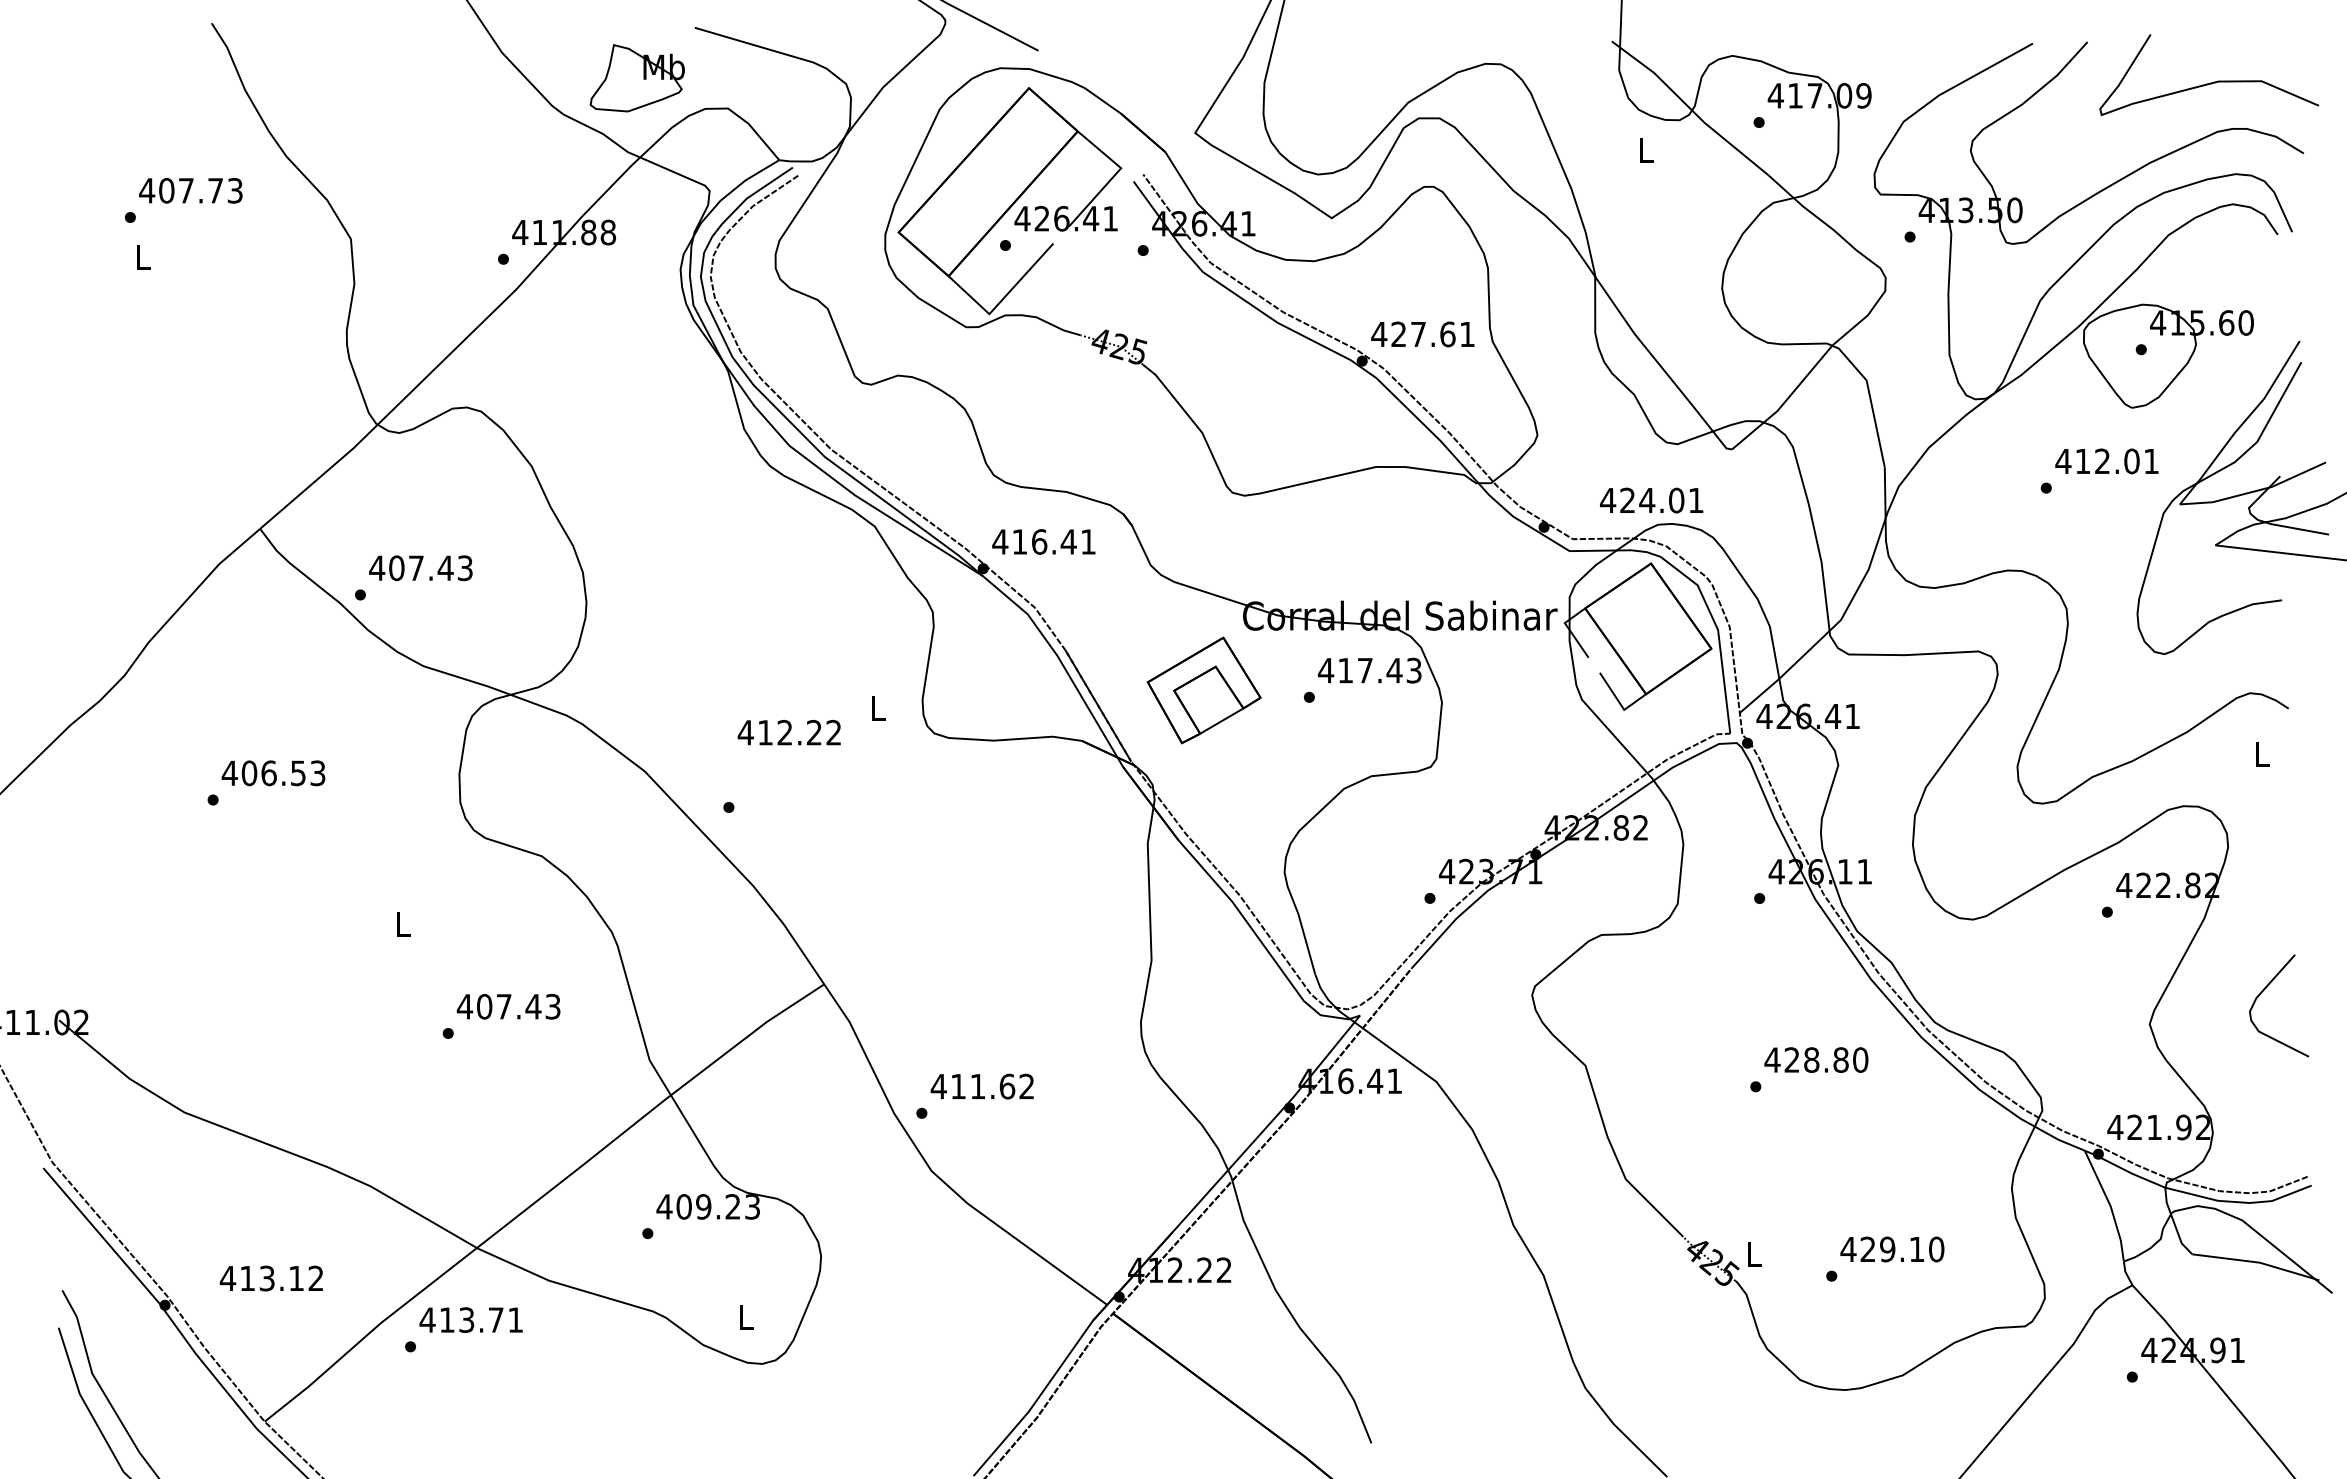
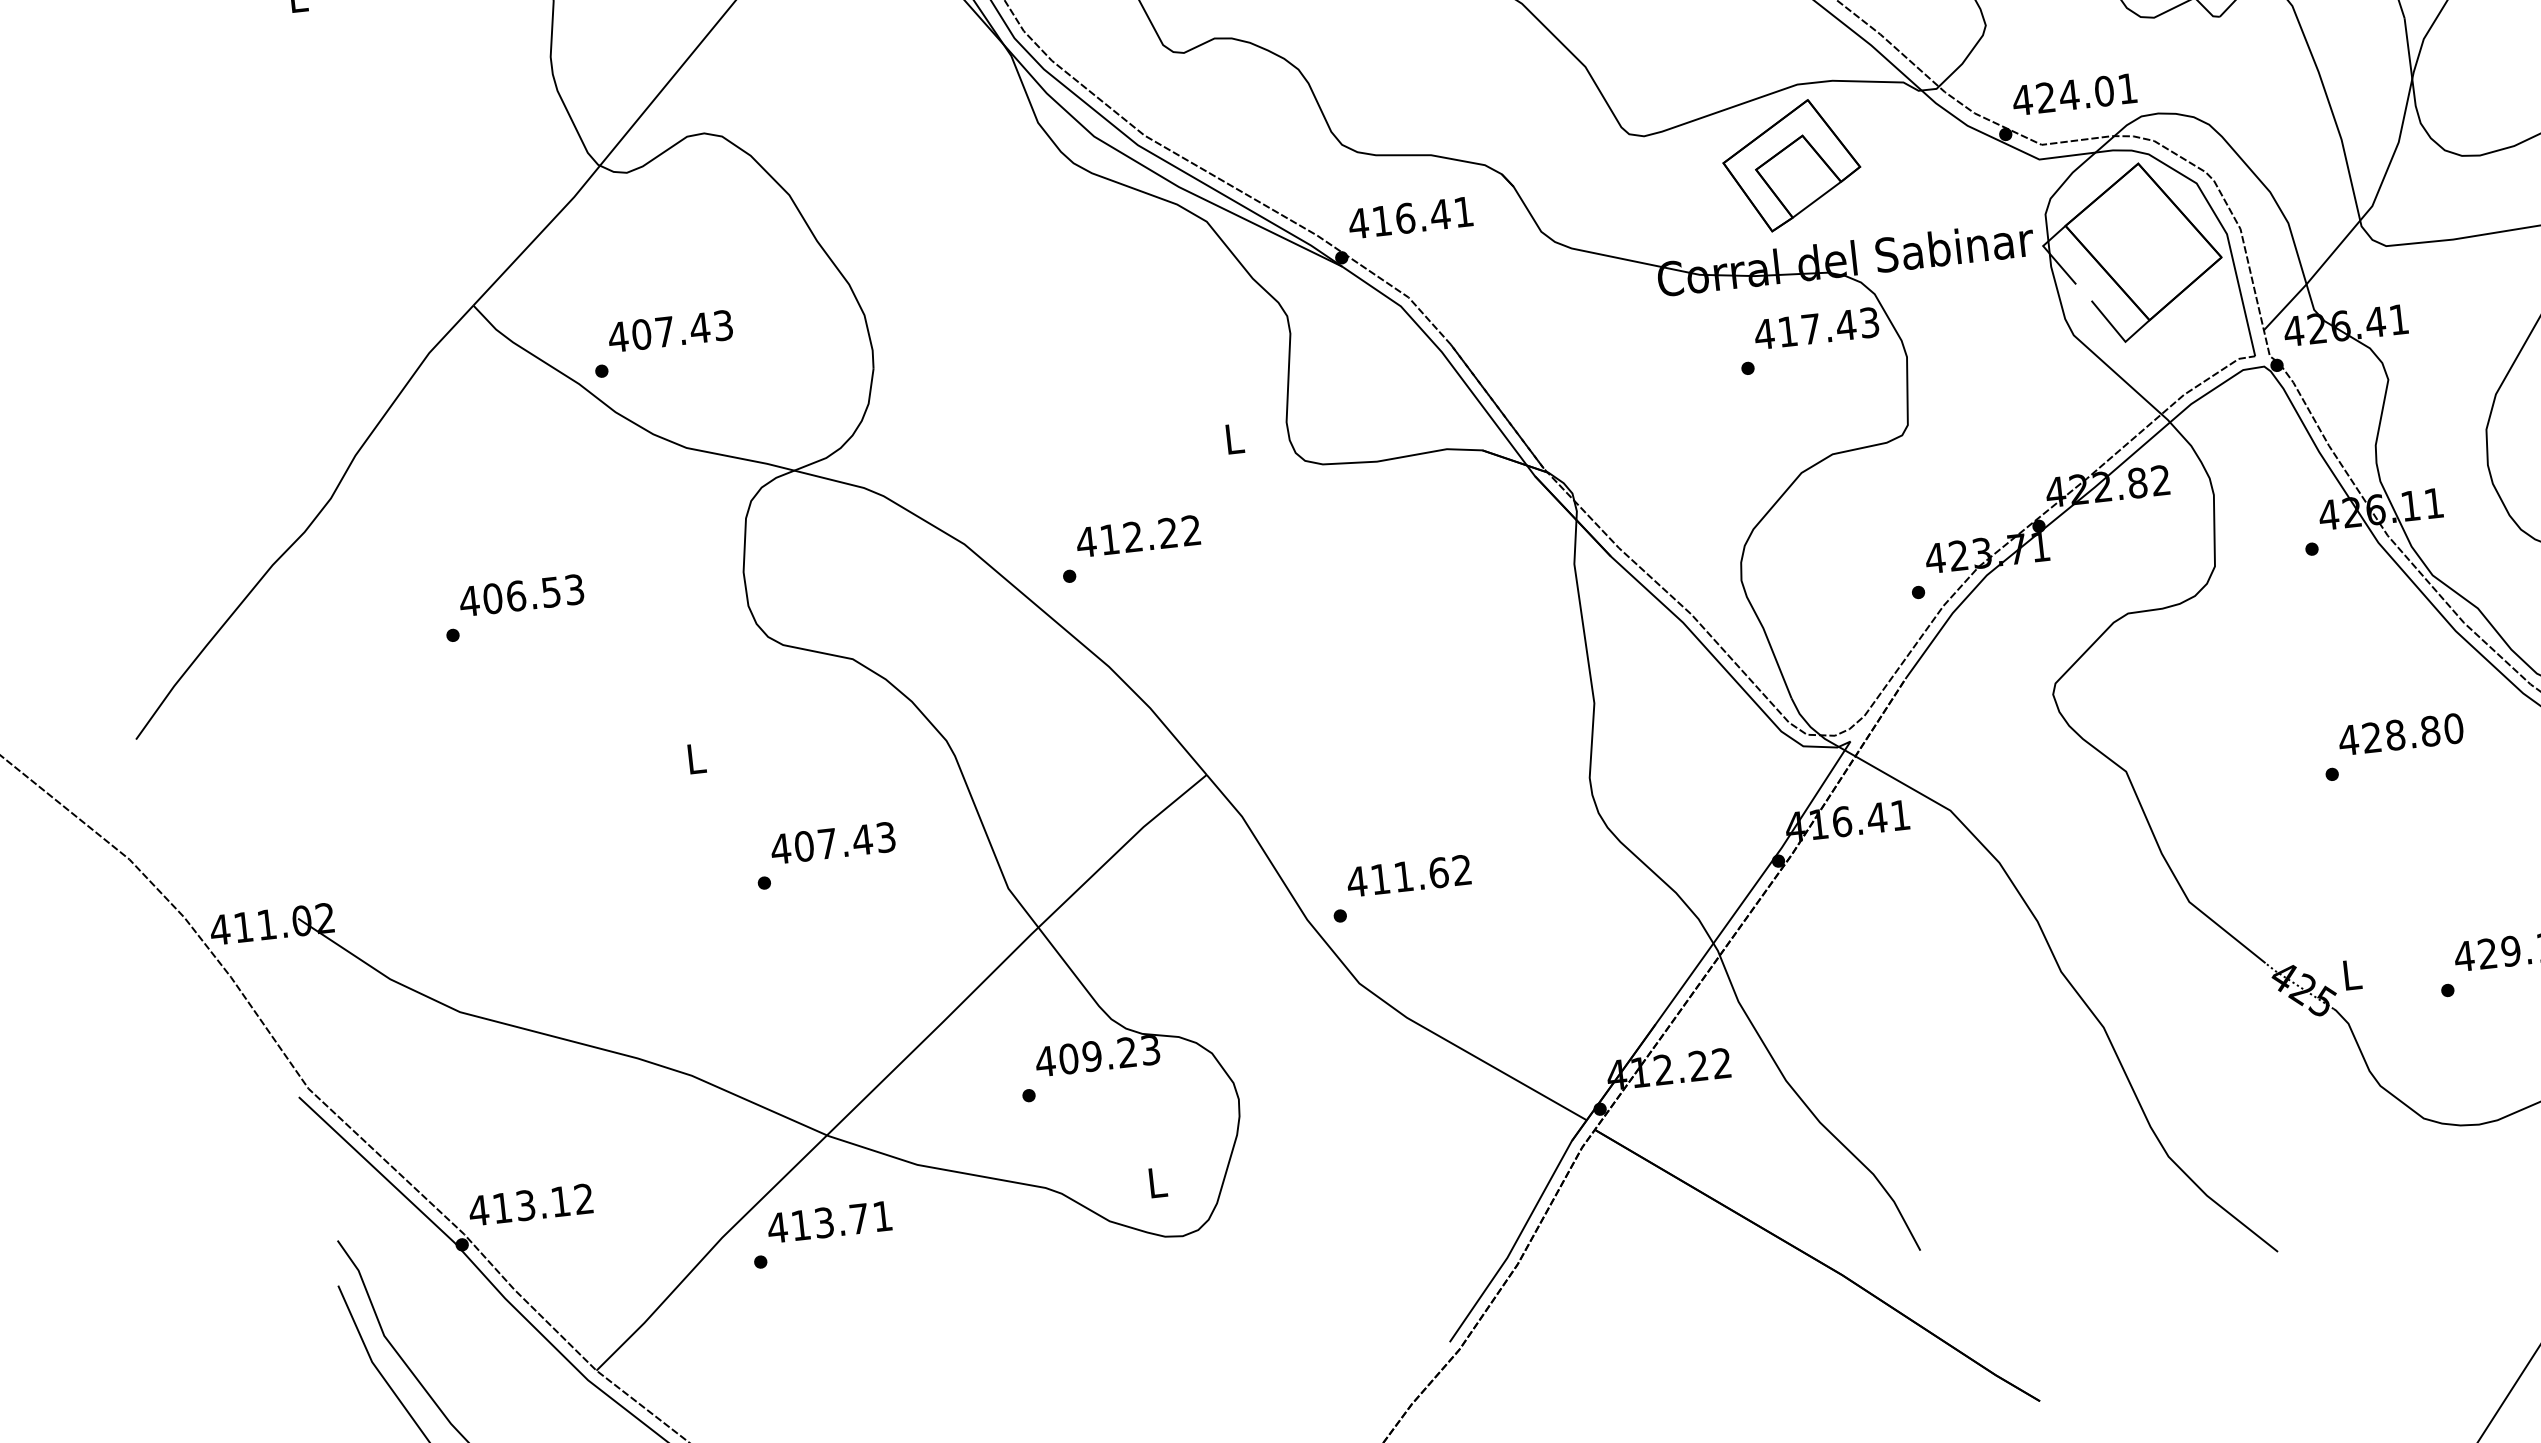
text: (1651, 500) -> (2074, 94), moved
part: (1203, 690) -> (1791, 165), moved
text: (788, 732) -> (1137, 536), moved
text: (270, 1278) -> (529, 1205), moved

